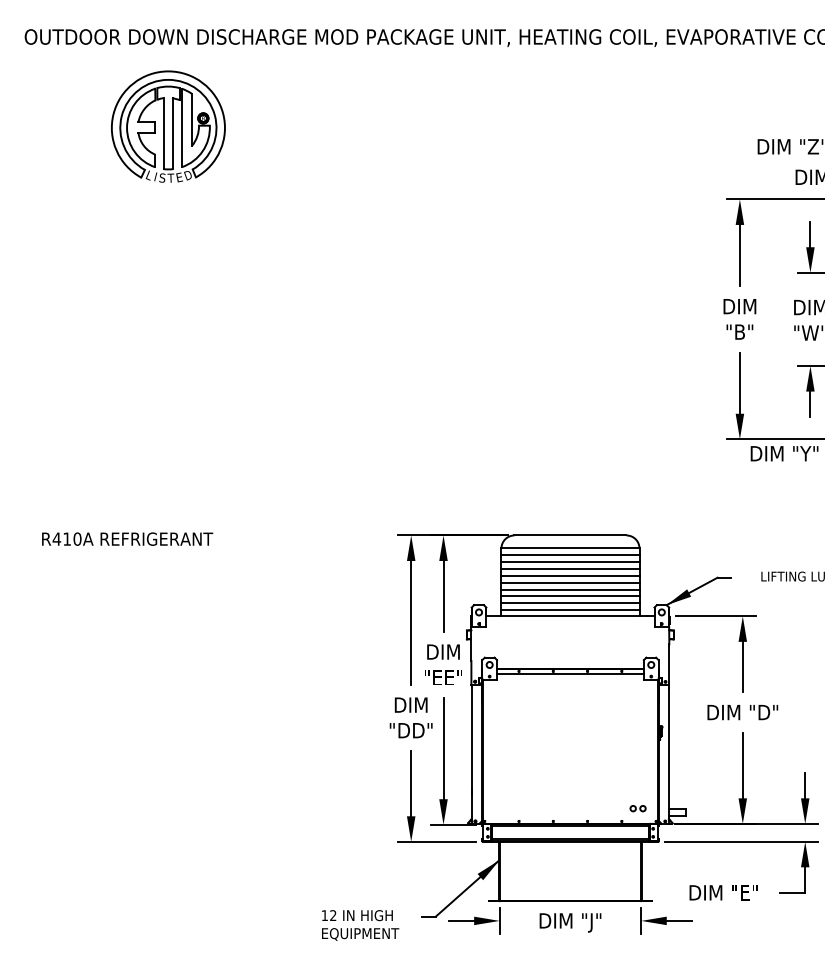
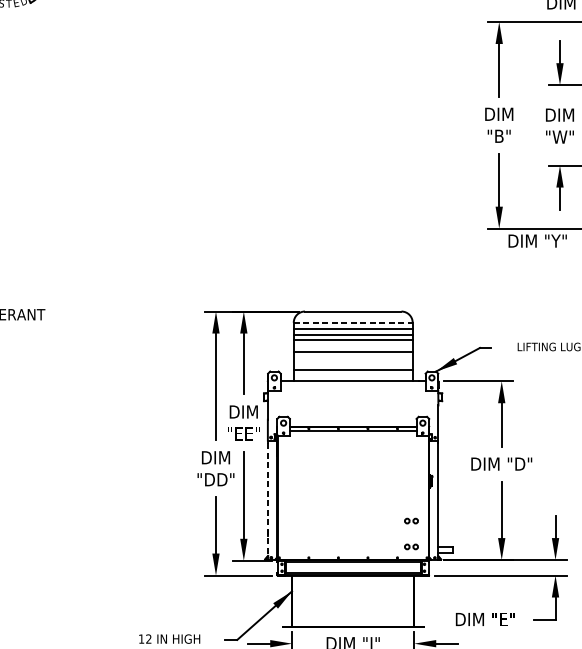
line: (570, 548) -> (353, 322), solid -> dashed
line: (570, 575) -> (353, 346), removed
line: (570, 589) -> (353, 358), removed
line: (570, 596) -> (353, 364), removed
line: (570, 610) -> (353, 376), removed
line: (471, 756) -> (267, 502), solid -> dashed
part: (637, 778) -> (410, 520), added

